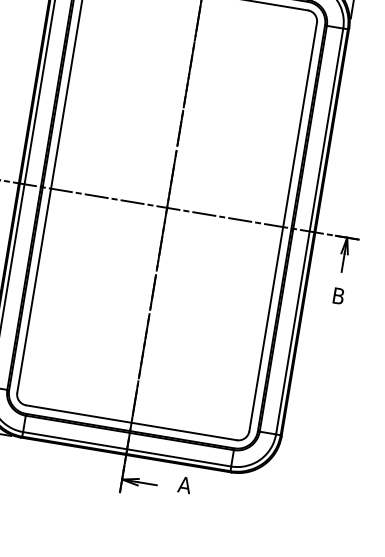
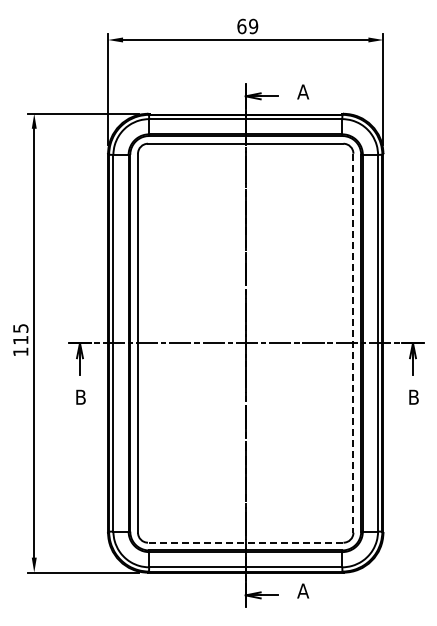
line: (283, 227) -> (353, 343), solid -> dashed
line: (131, 422) -> (245, 542), solid -> dashed

